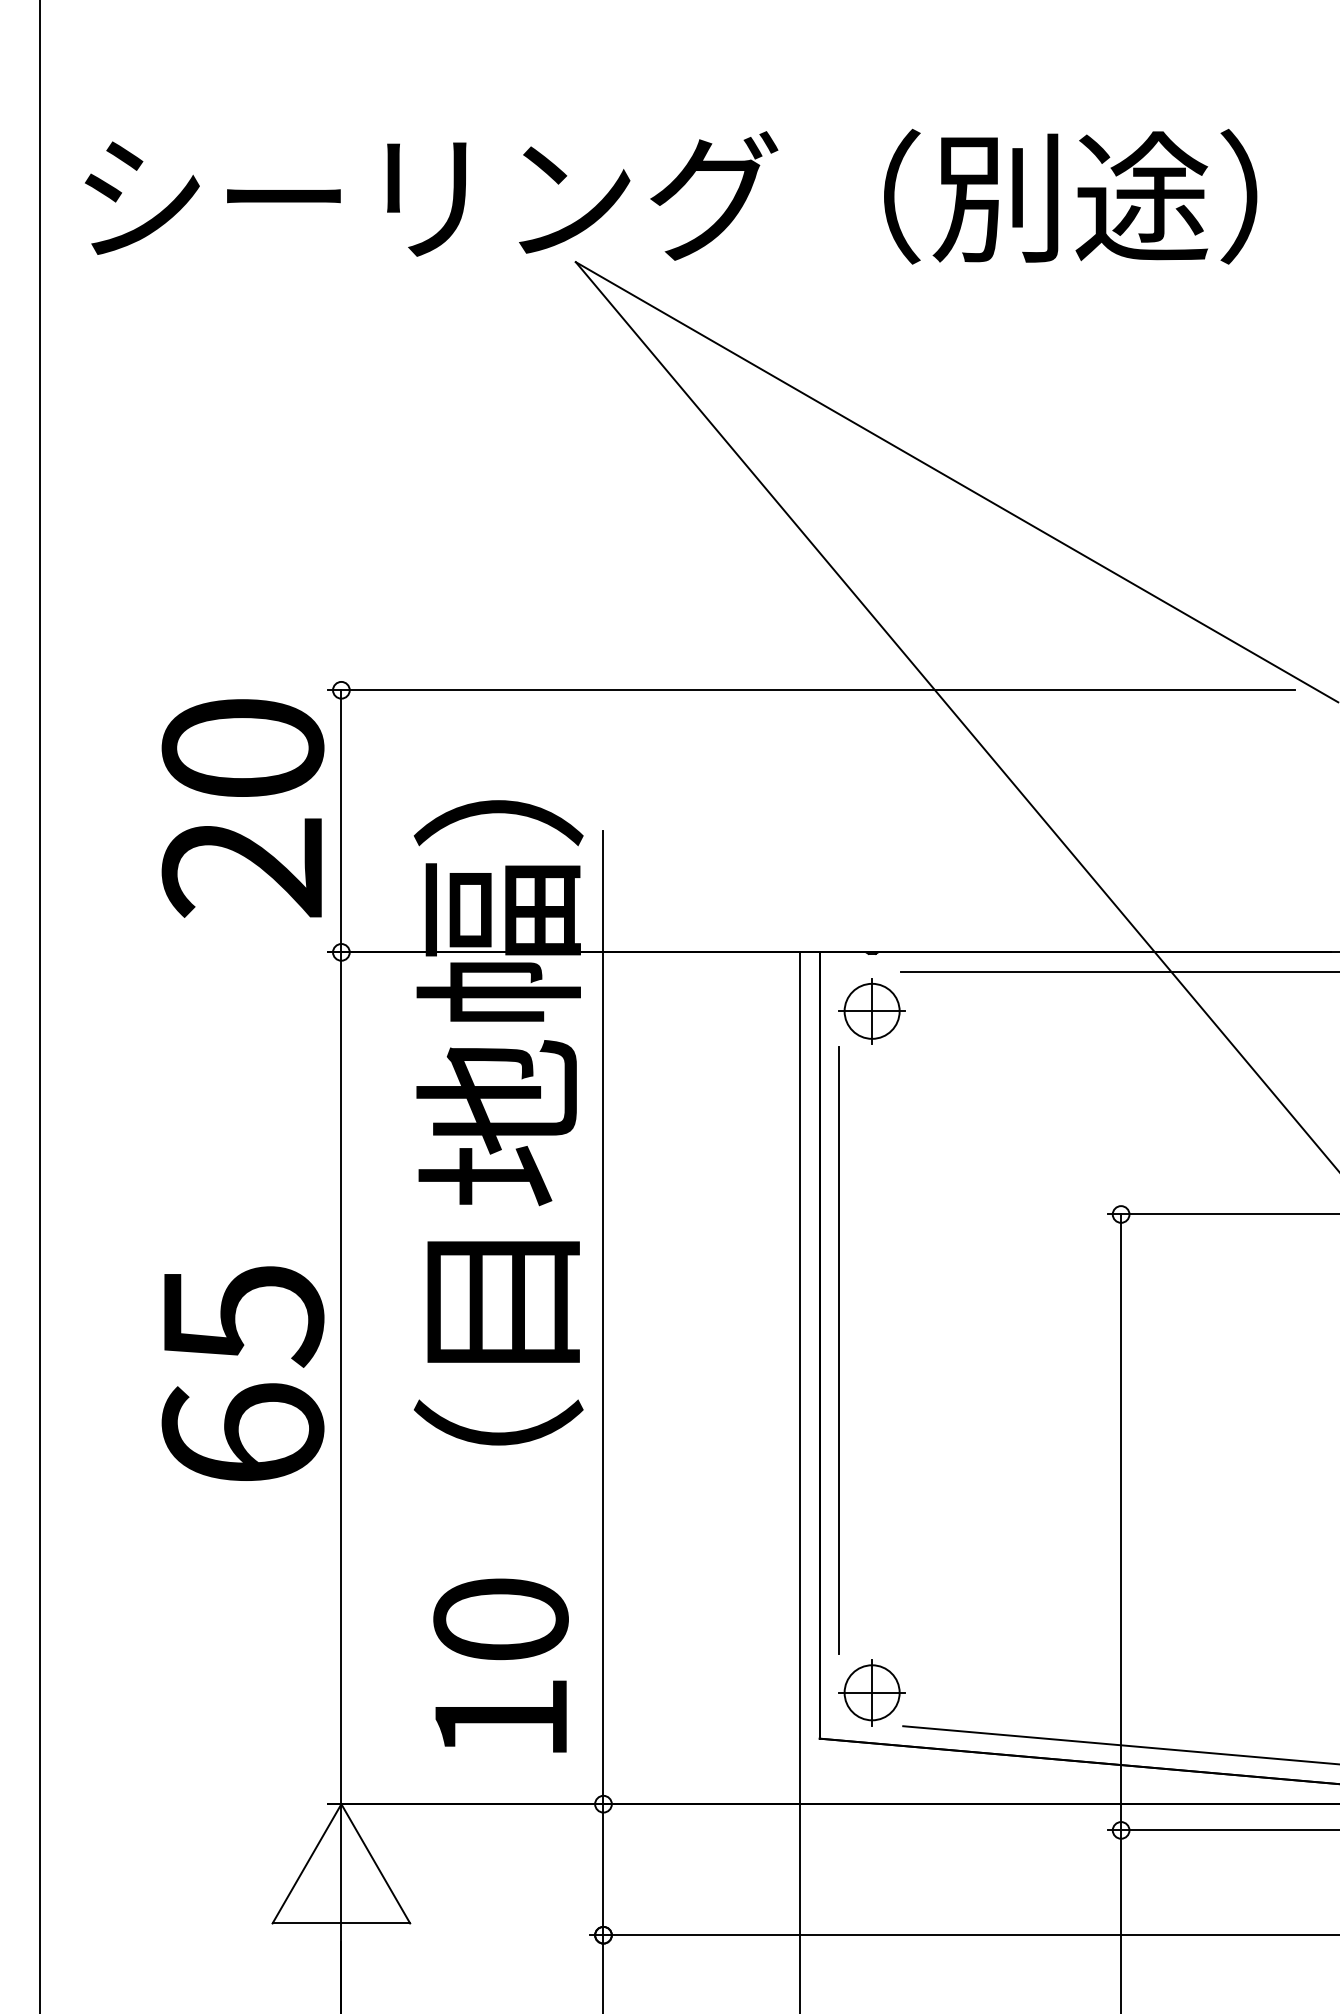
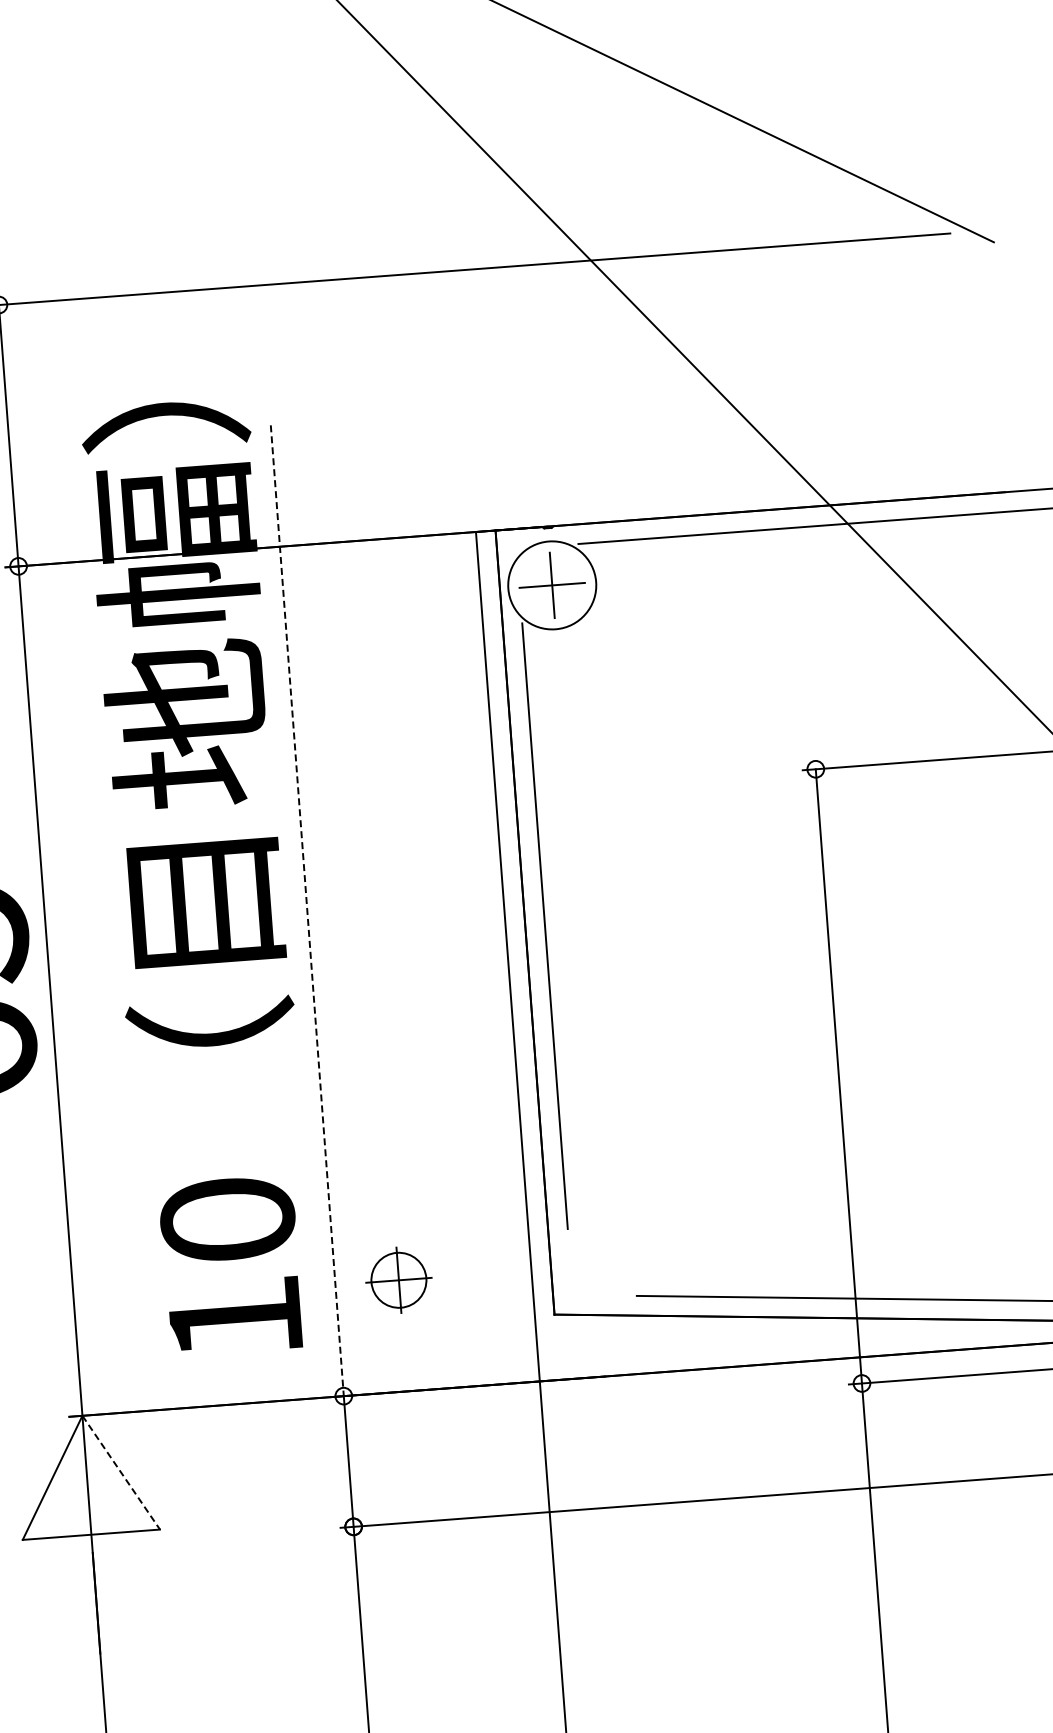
circle: (871, 1010) -> (551, 584), size x1.6
line: (603, 1317) -> (307, 910), solid -> dashed
part: (871, 1692) -> (398, 1280), moved
line: (375, 1863) -> (120, 1472), solid -> dashed

